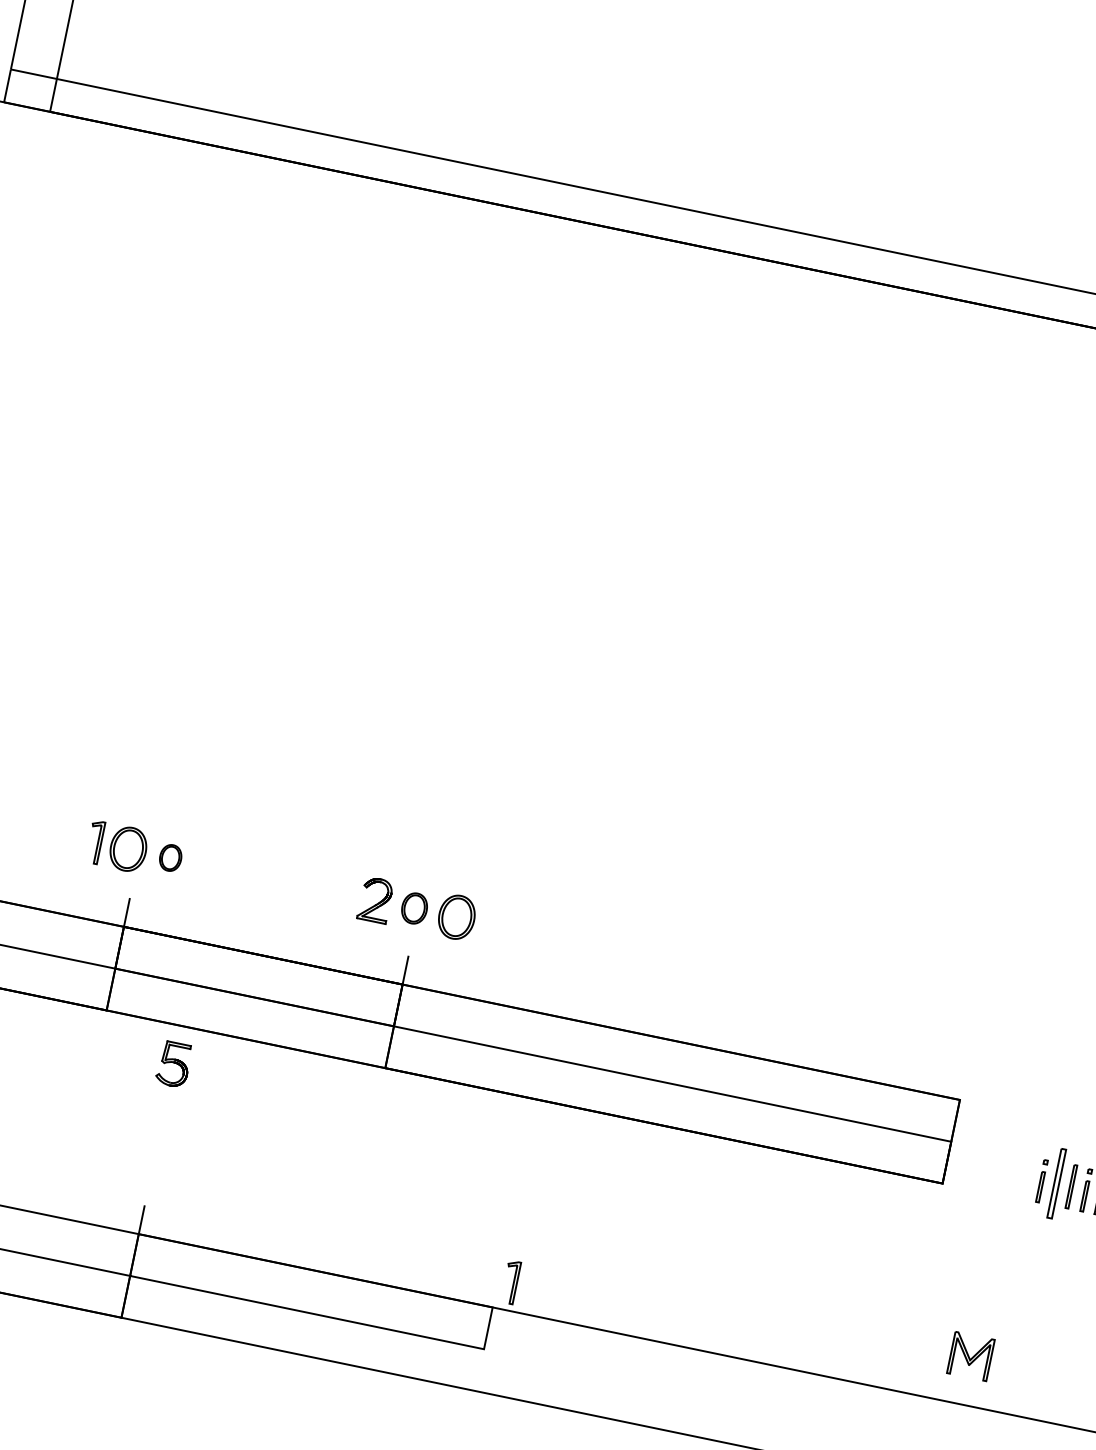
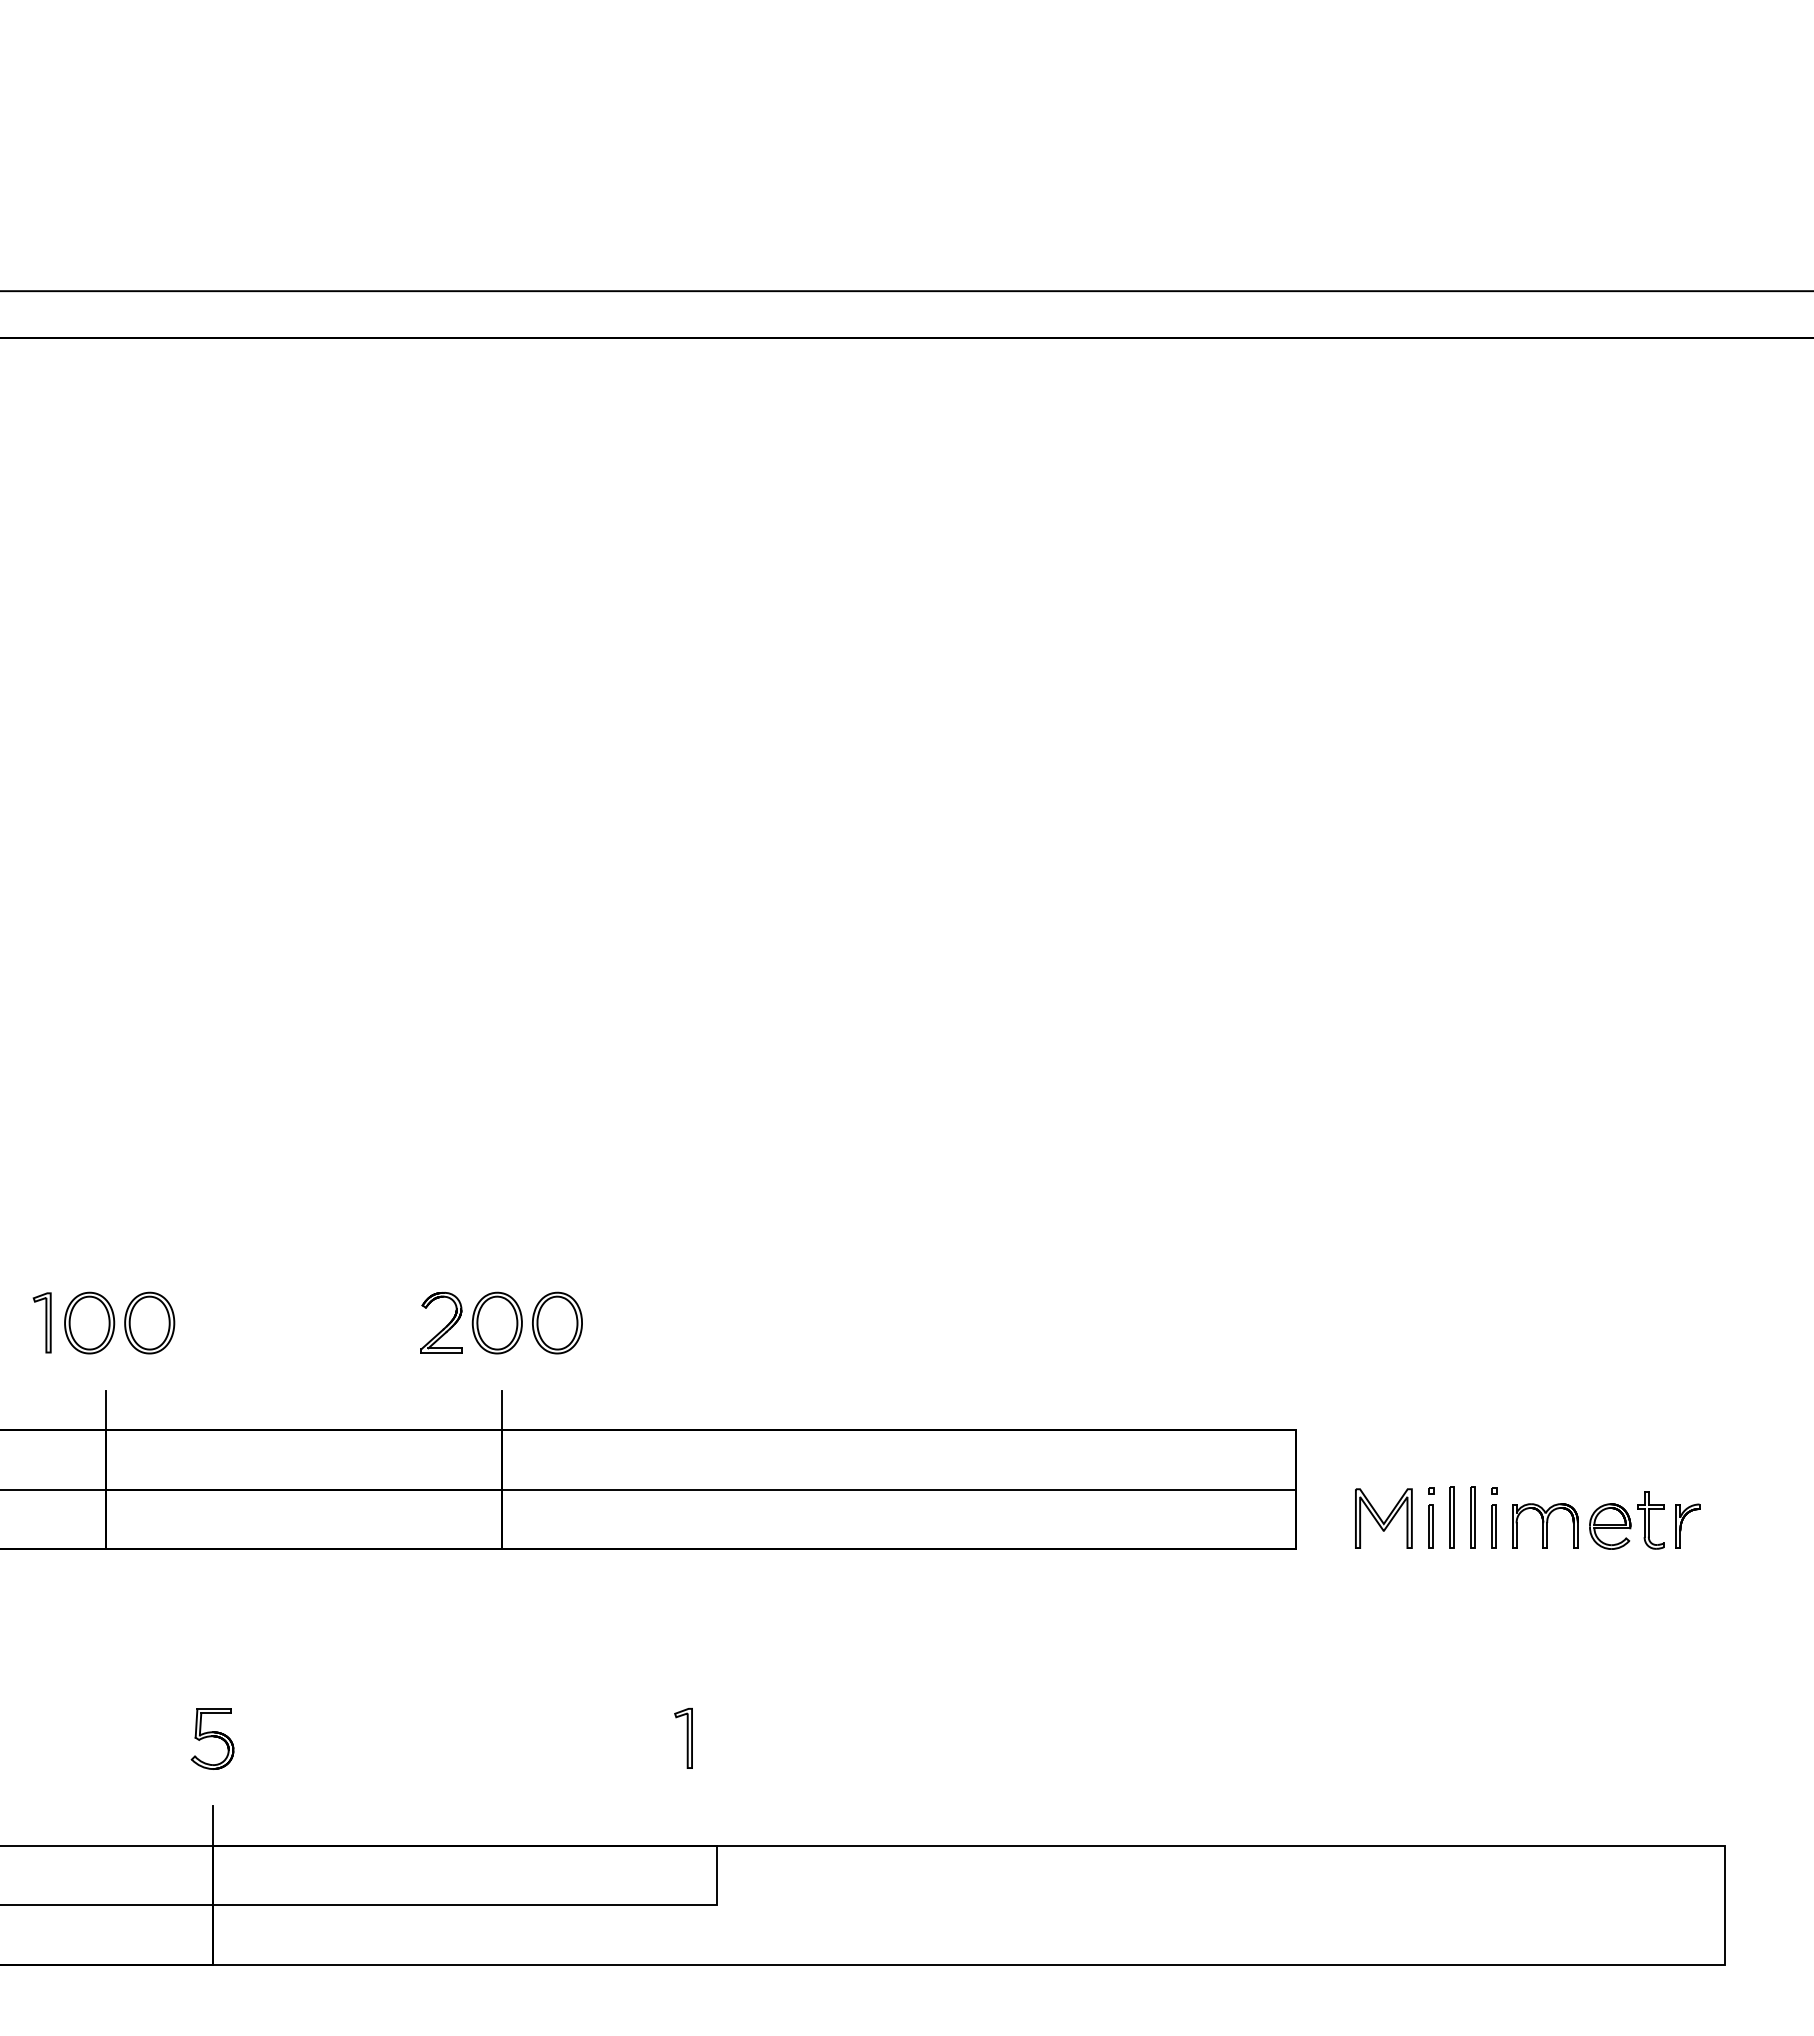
part: (170, 857) -> (149, 1322), size x1.67
part: (414, 908) -> (496, 1322), size x1.43
part: (173, 1063) -> (212, 1738), moved
part: (1056, 1183) -> (1451, 1517), size x0.62
part: (510, 1282) -> (683, 1738), moved
part: (970, 1356) -> (1383, 1518), moved

